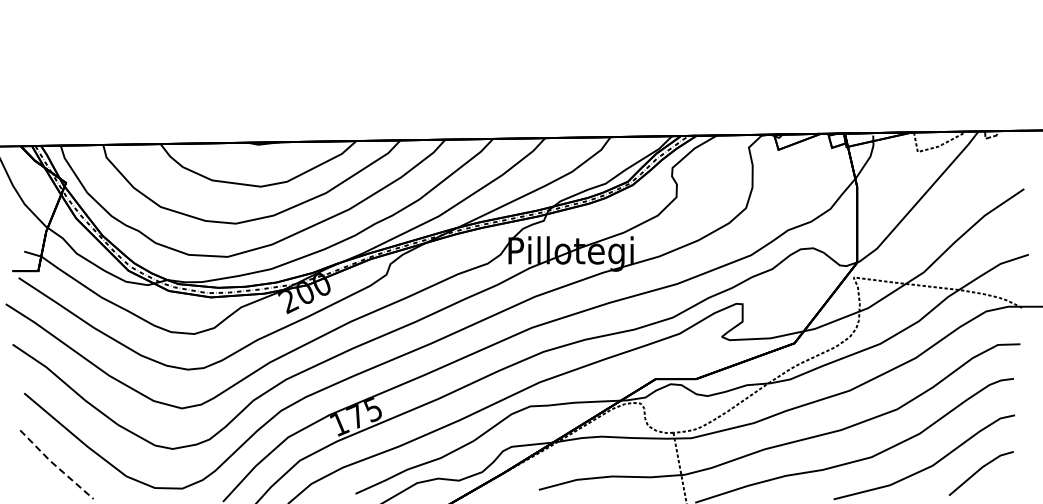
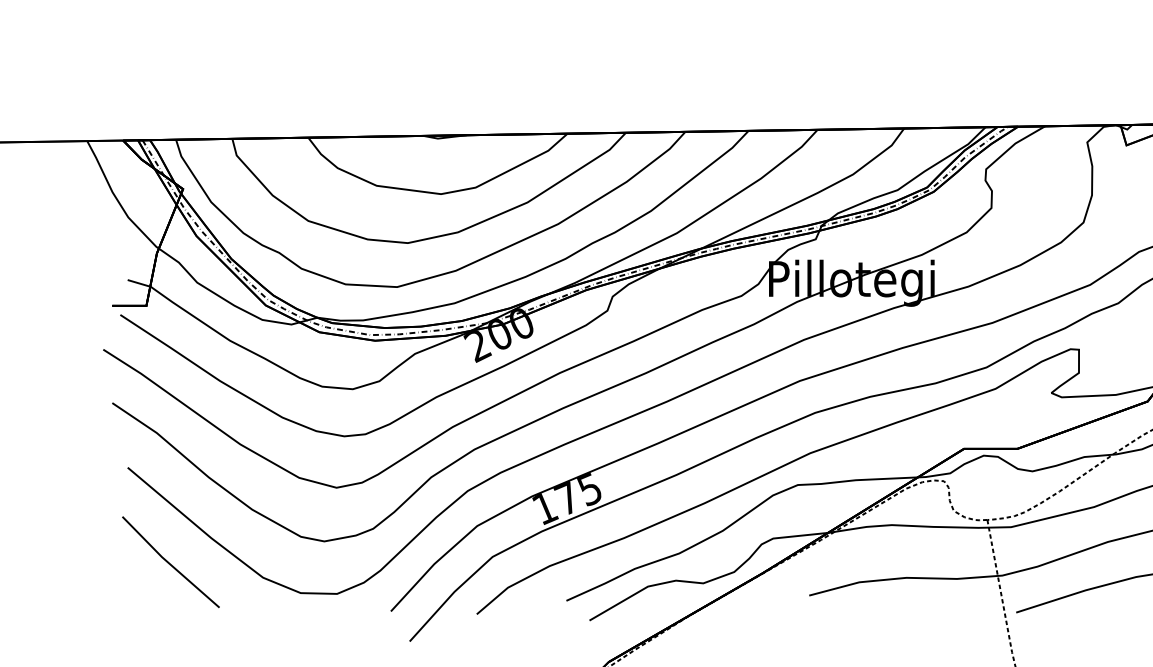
line: (55, 465) -> (169, 563), dashed -> solid

